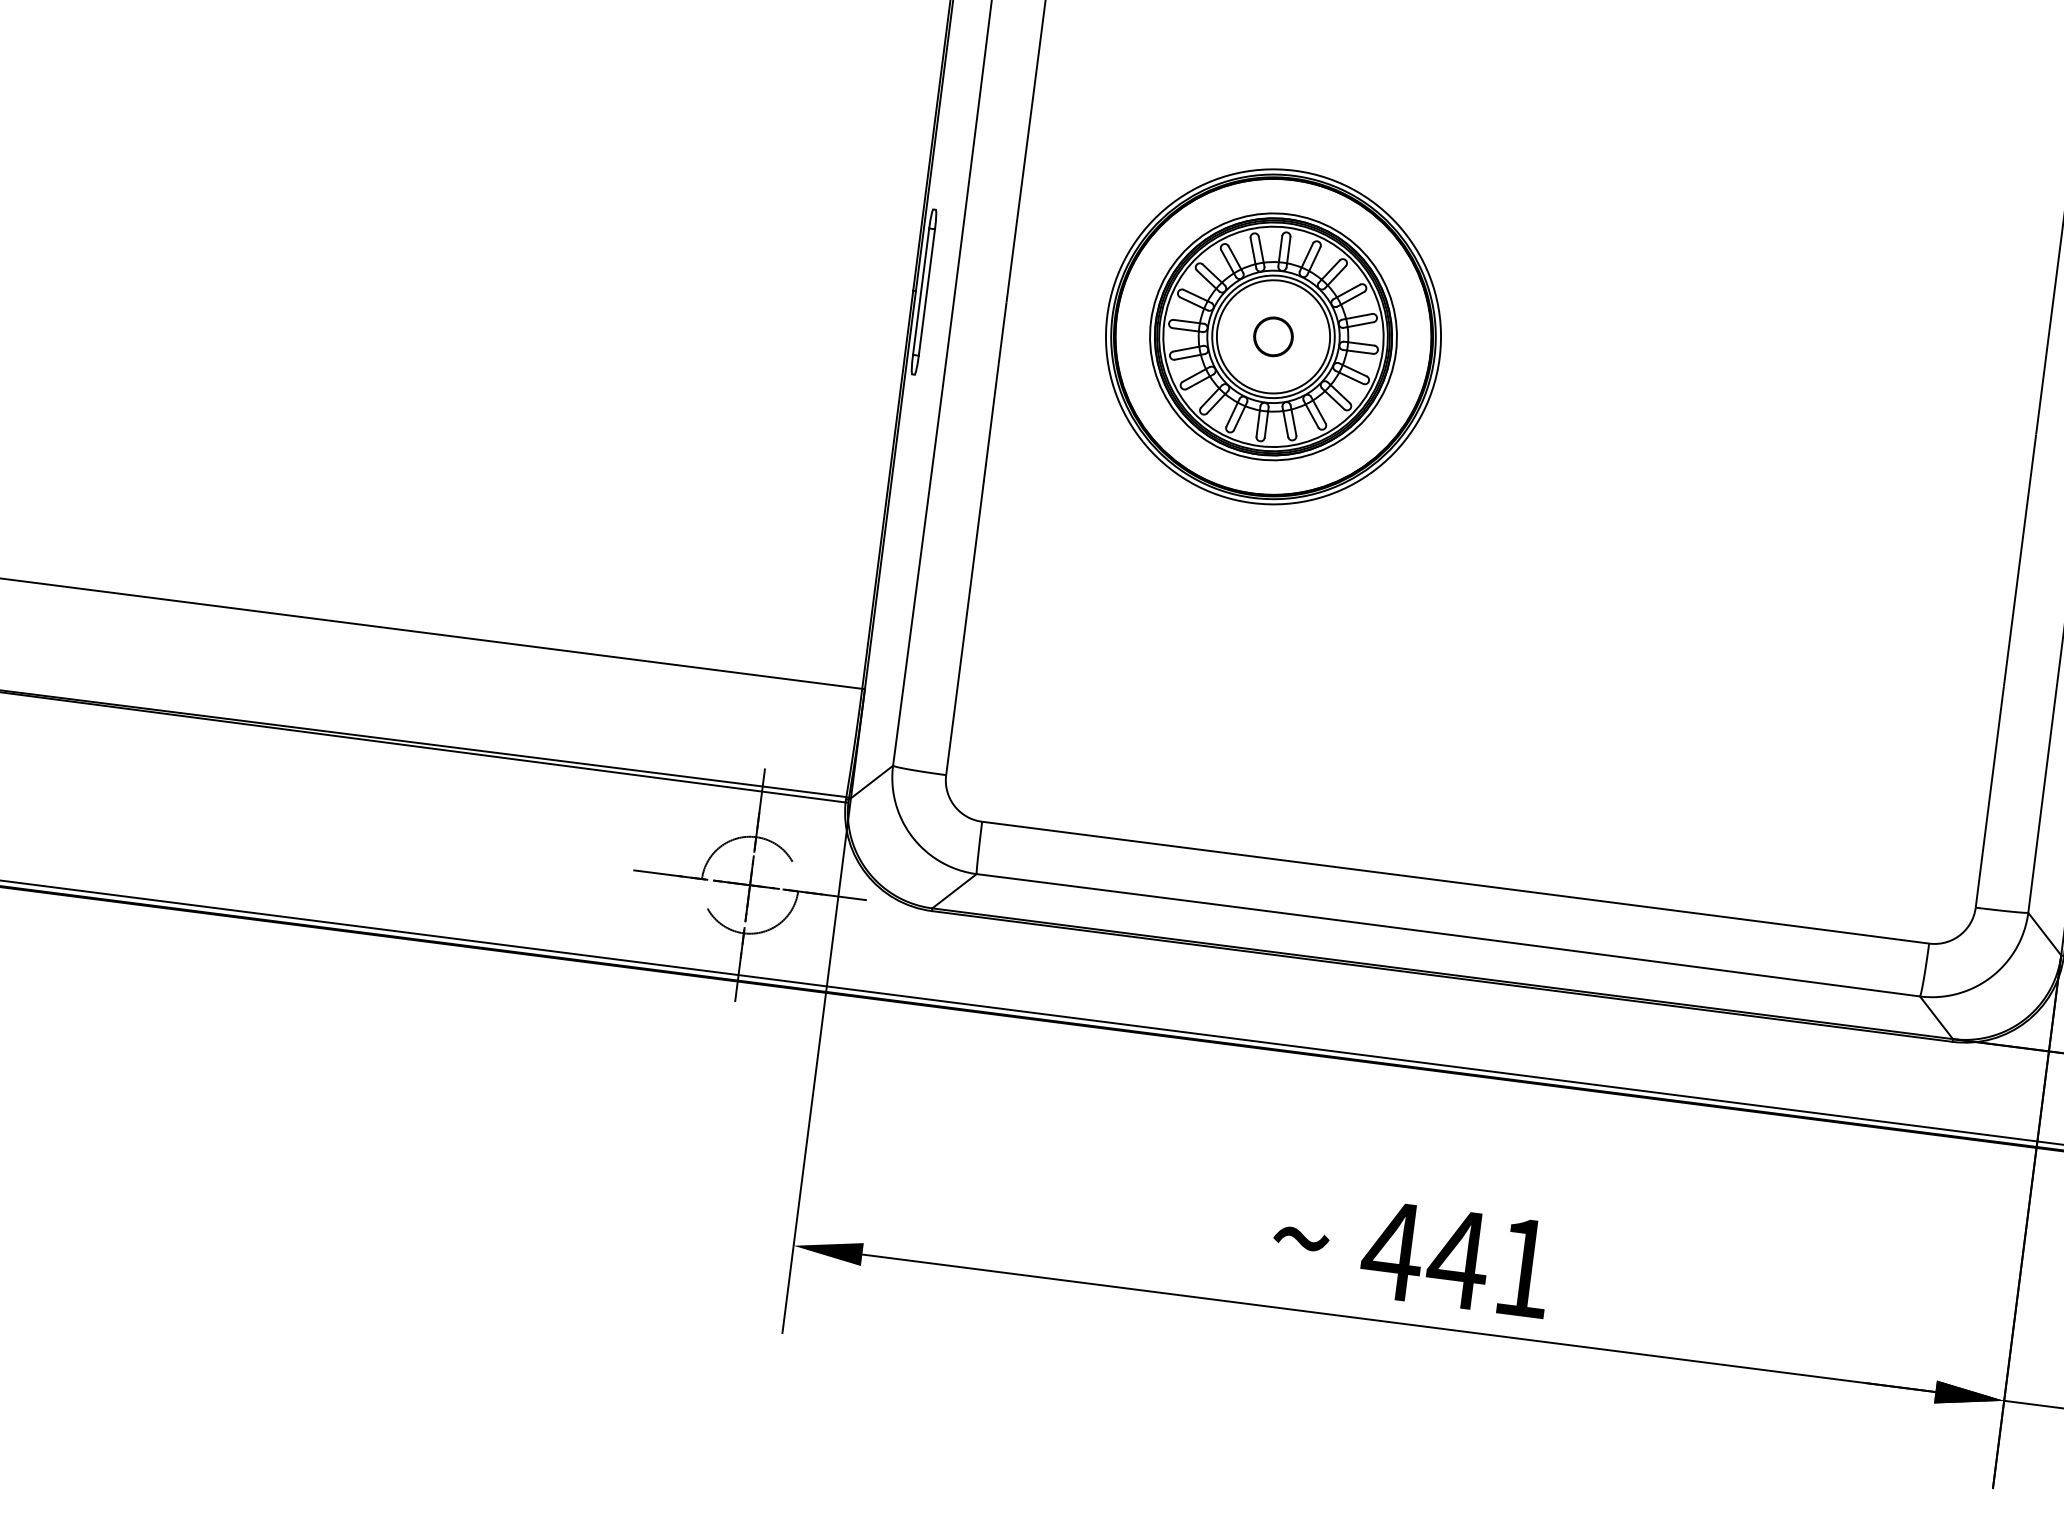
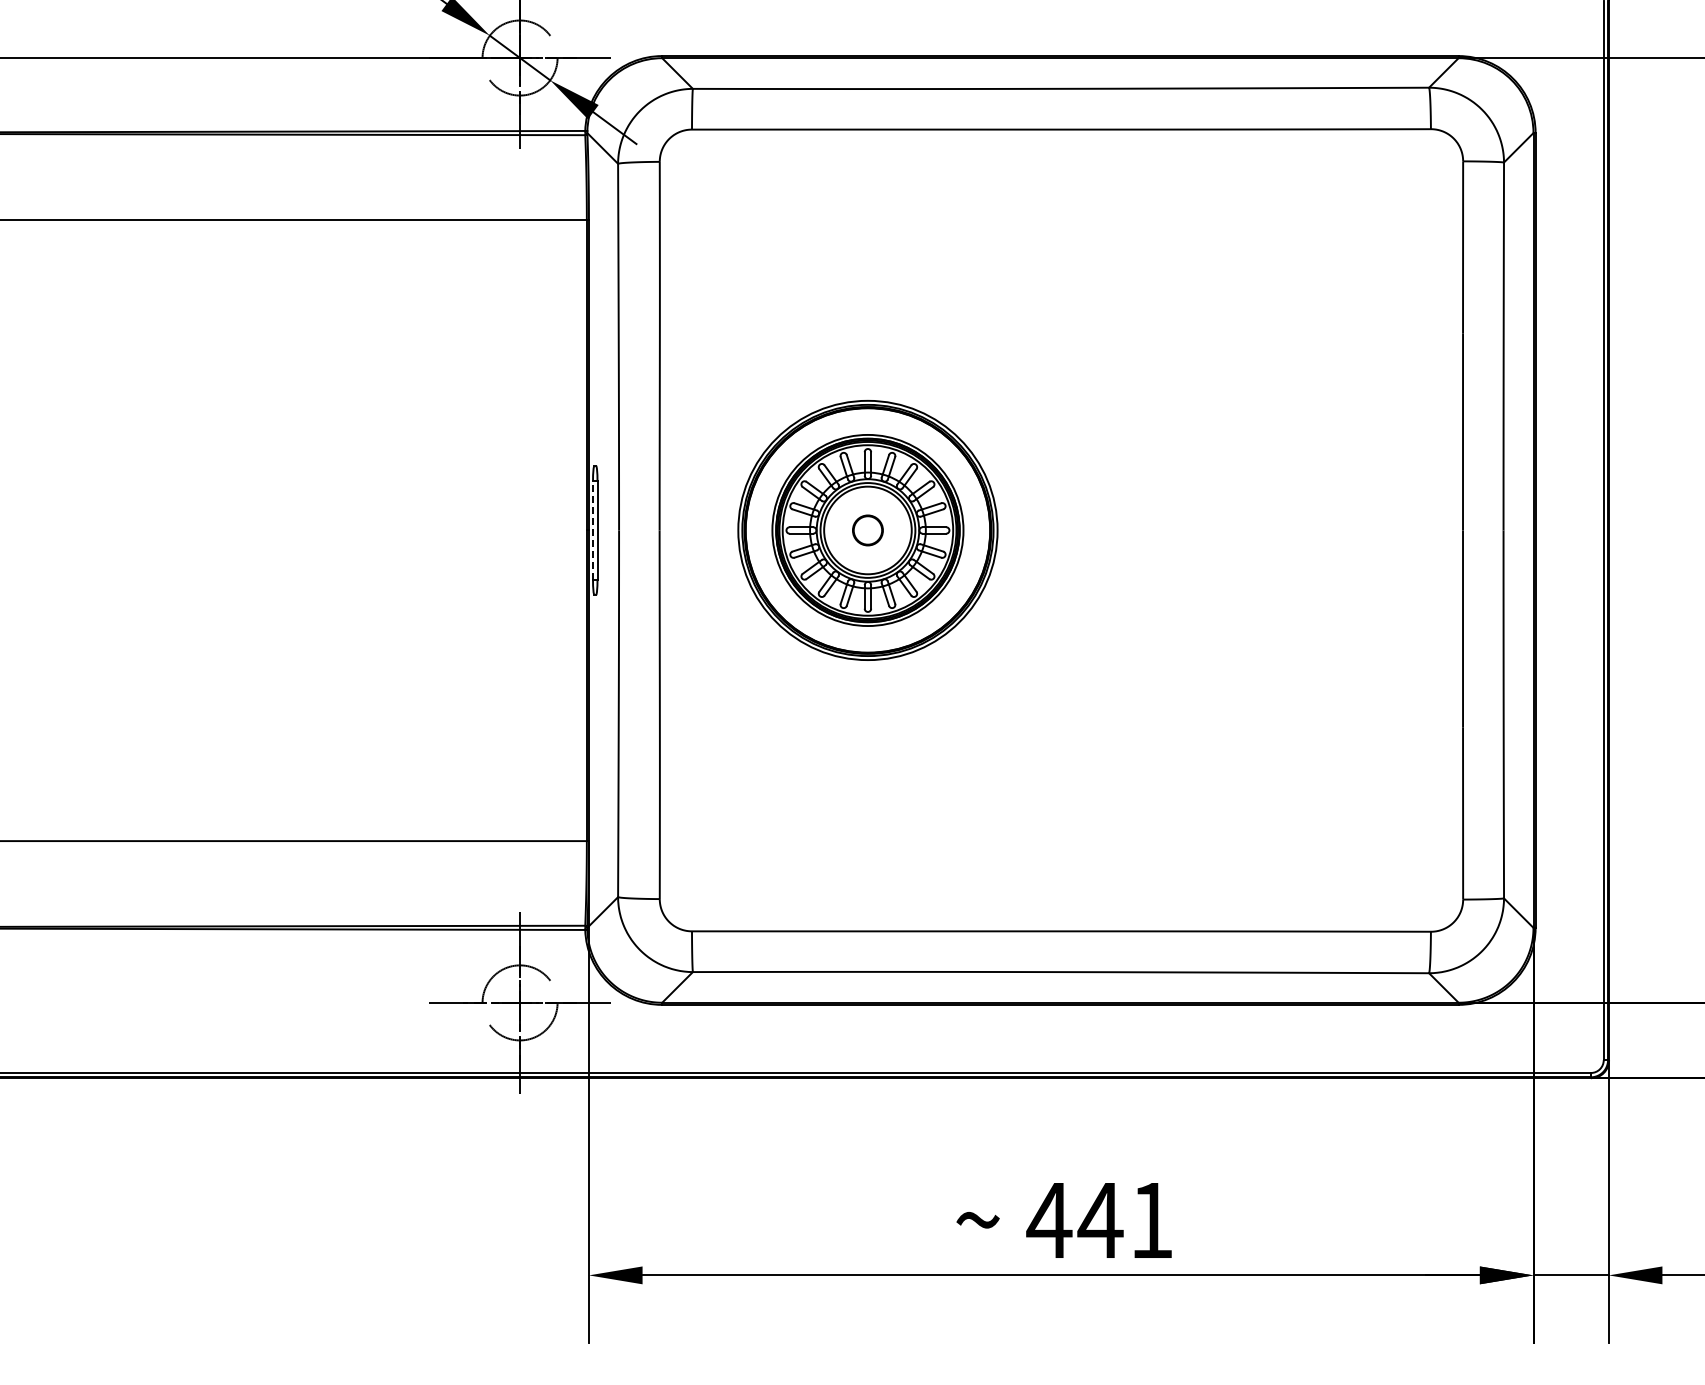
line: (921, 290) -> (593, 529), solid -> dashed

